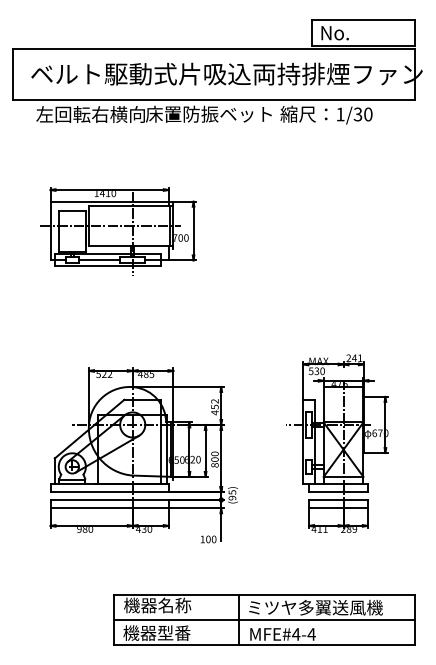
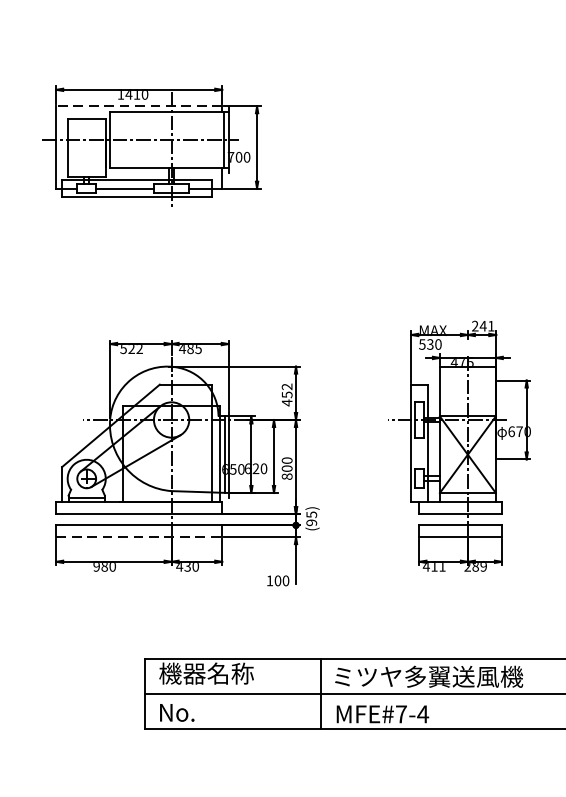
line: (109, 201) -> (138, 105), solid -> dashed
line: (110, 508) -> (140, 537), solid -> dashed
text: (156, 632) -> (205, 711), 機器型番 -> No.
text: (296, 634) -> (401, 714), MFE#4-4 -> MFE#7-4

